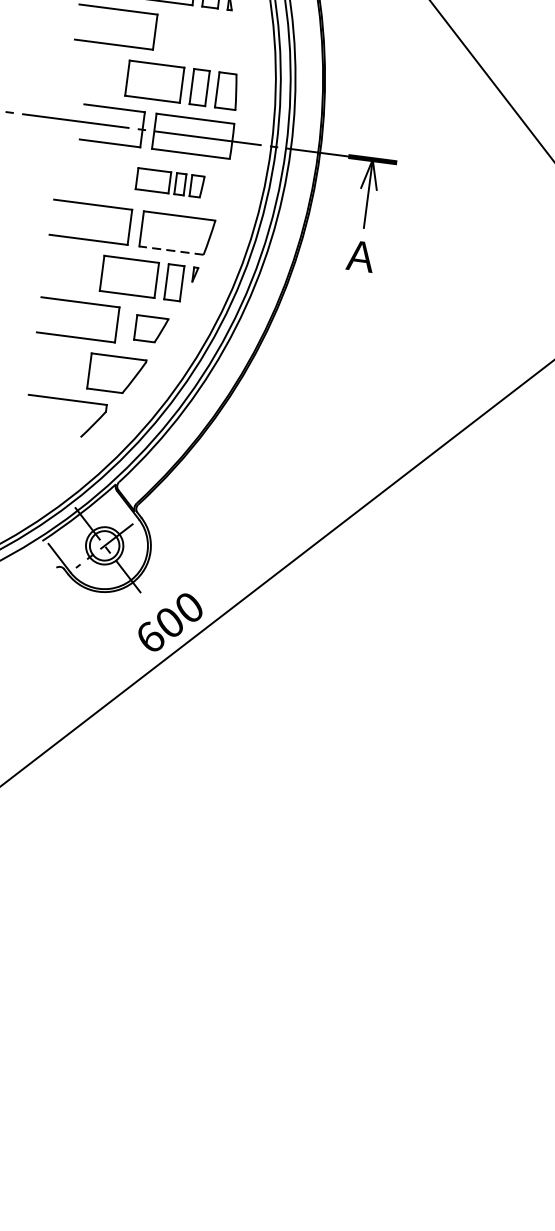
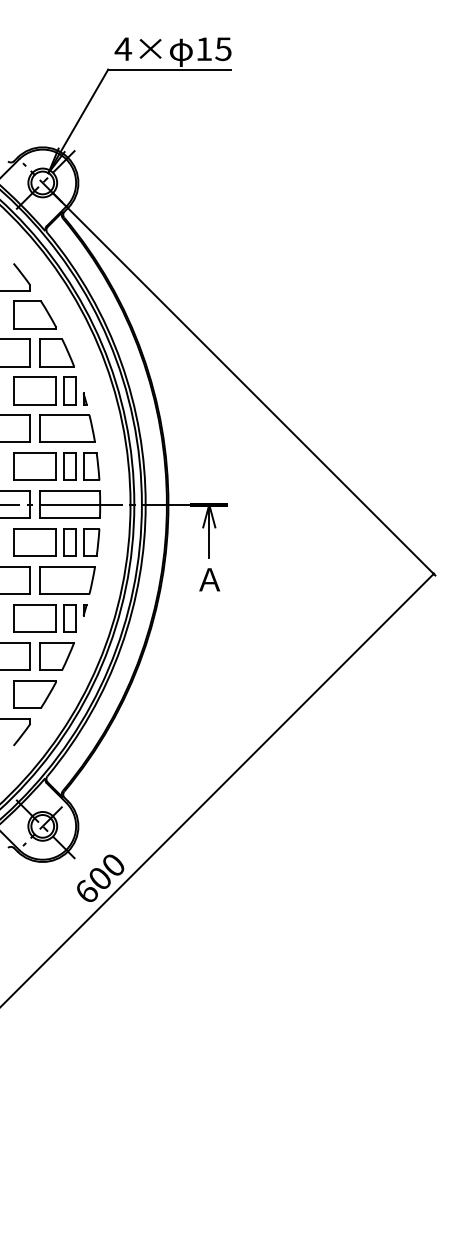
part: (203, 37) -> (67, 428), added
part: (169, 182) -> (56, 542), size x1.67
line: (171, 251) -> (64, 594), dashed -> solid
part: (150, 329) -> (56, 656), size x1.43

